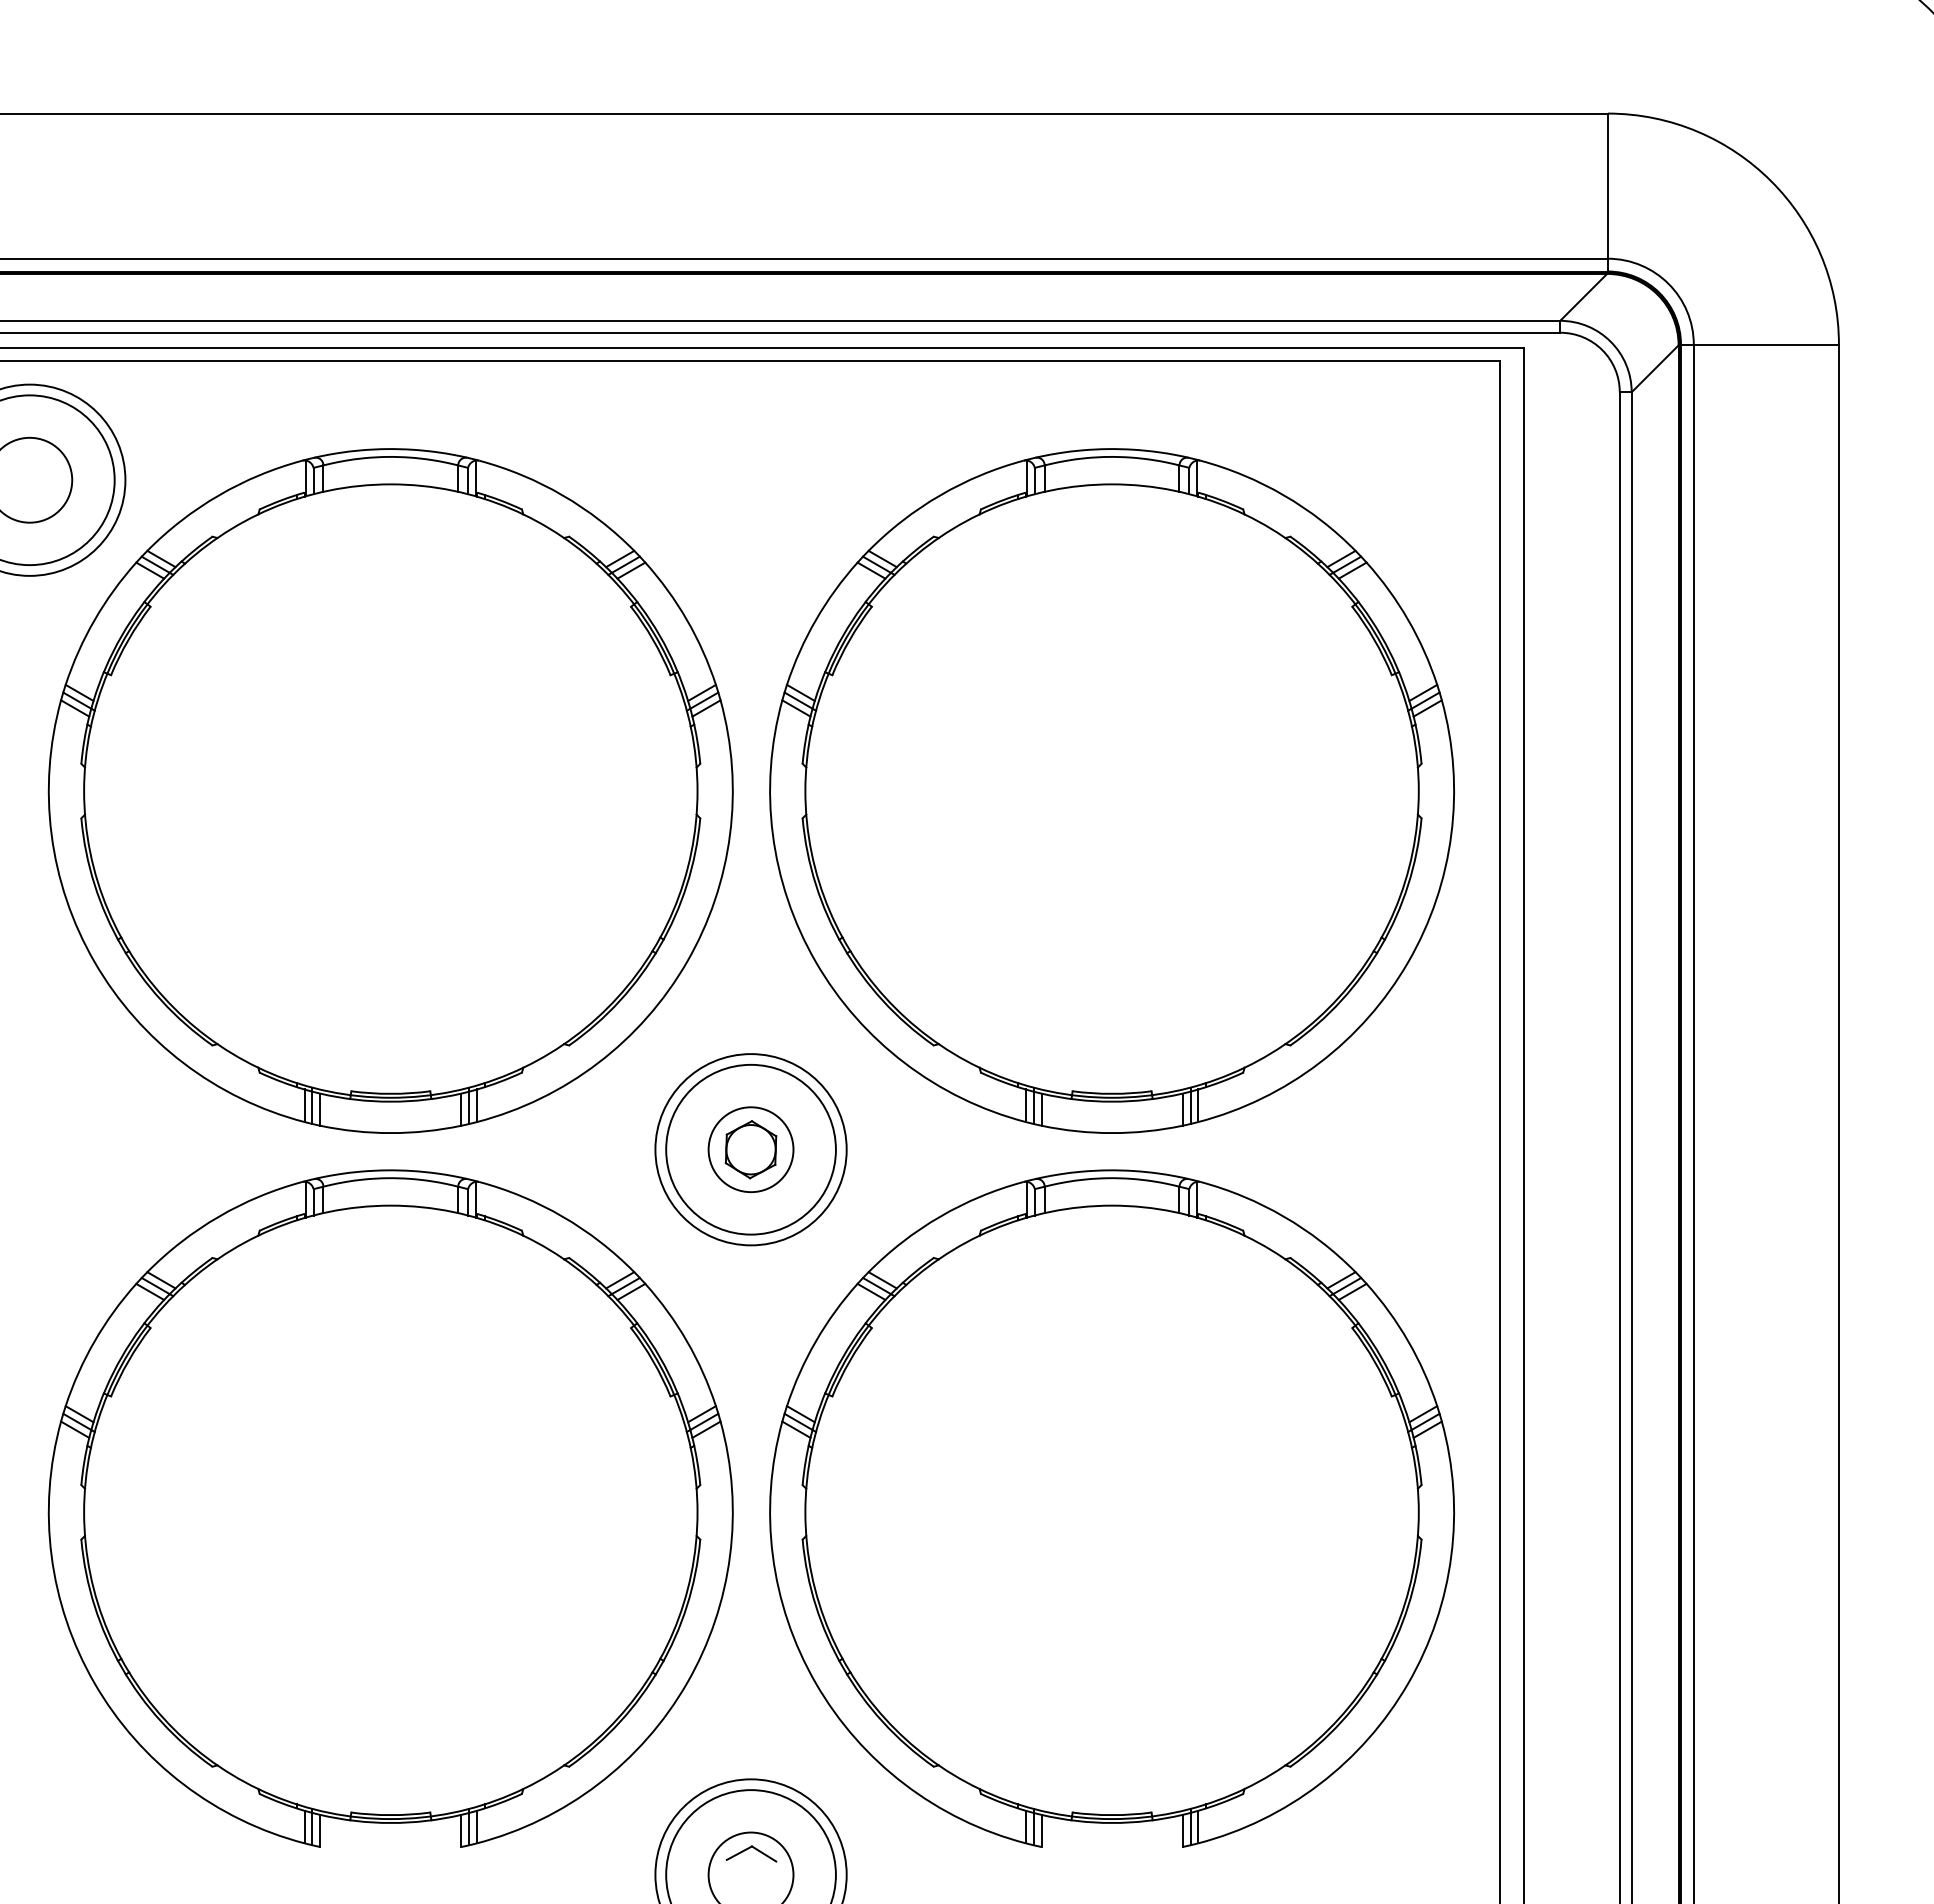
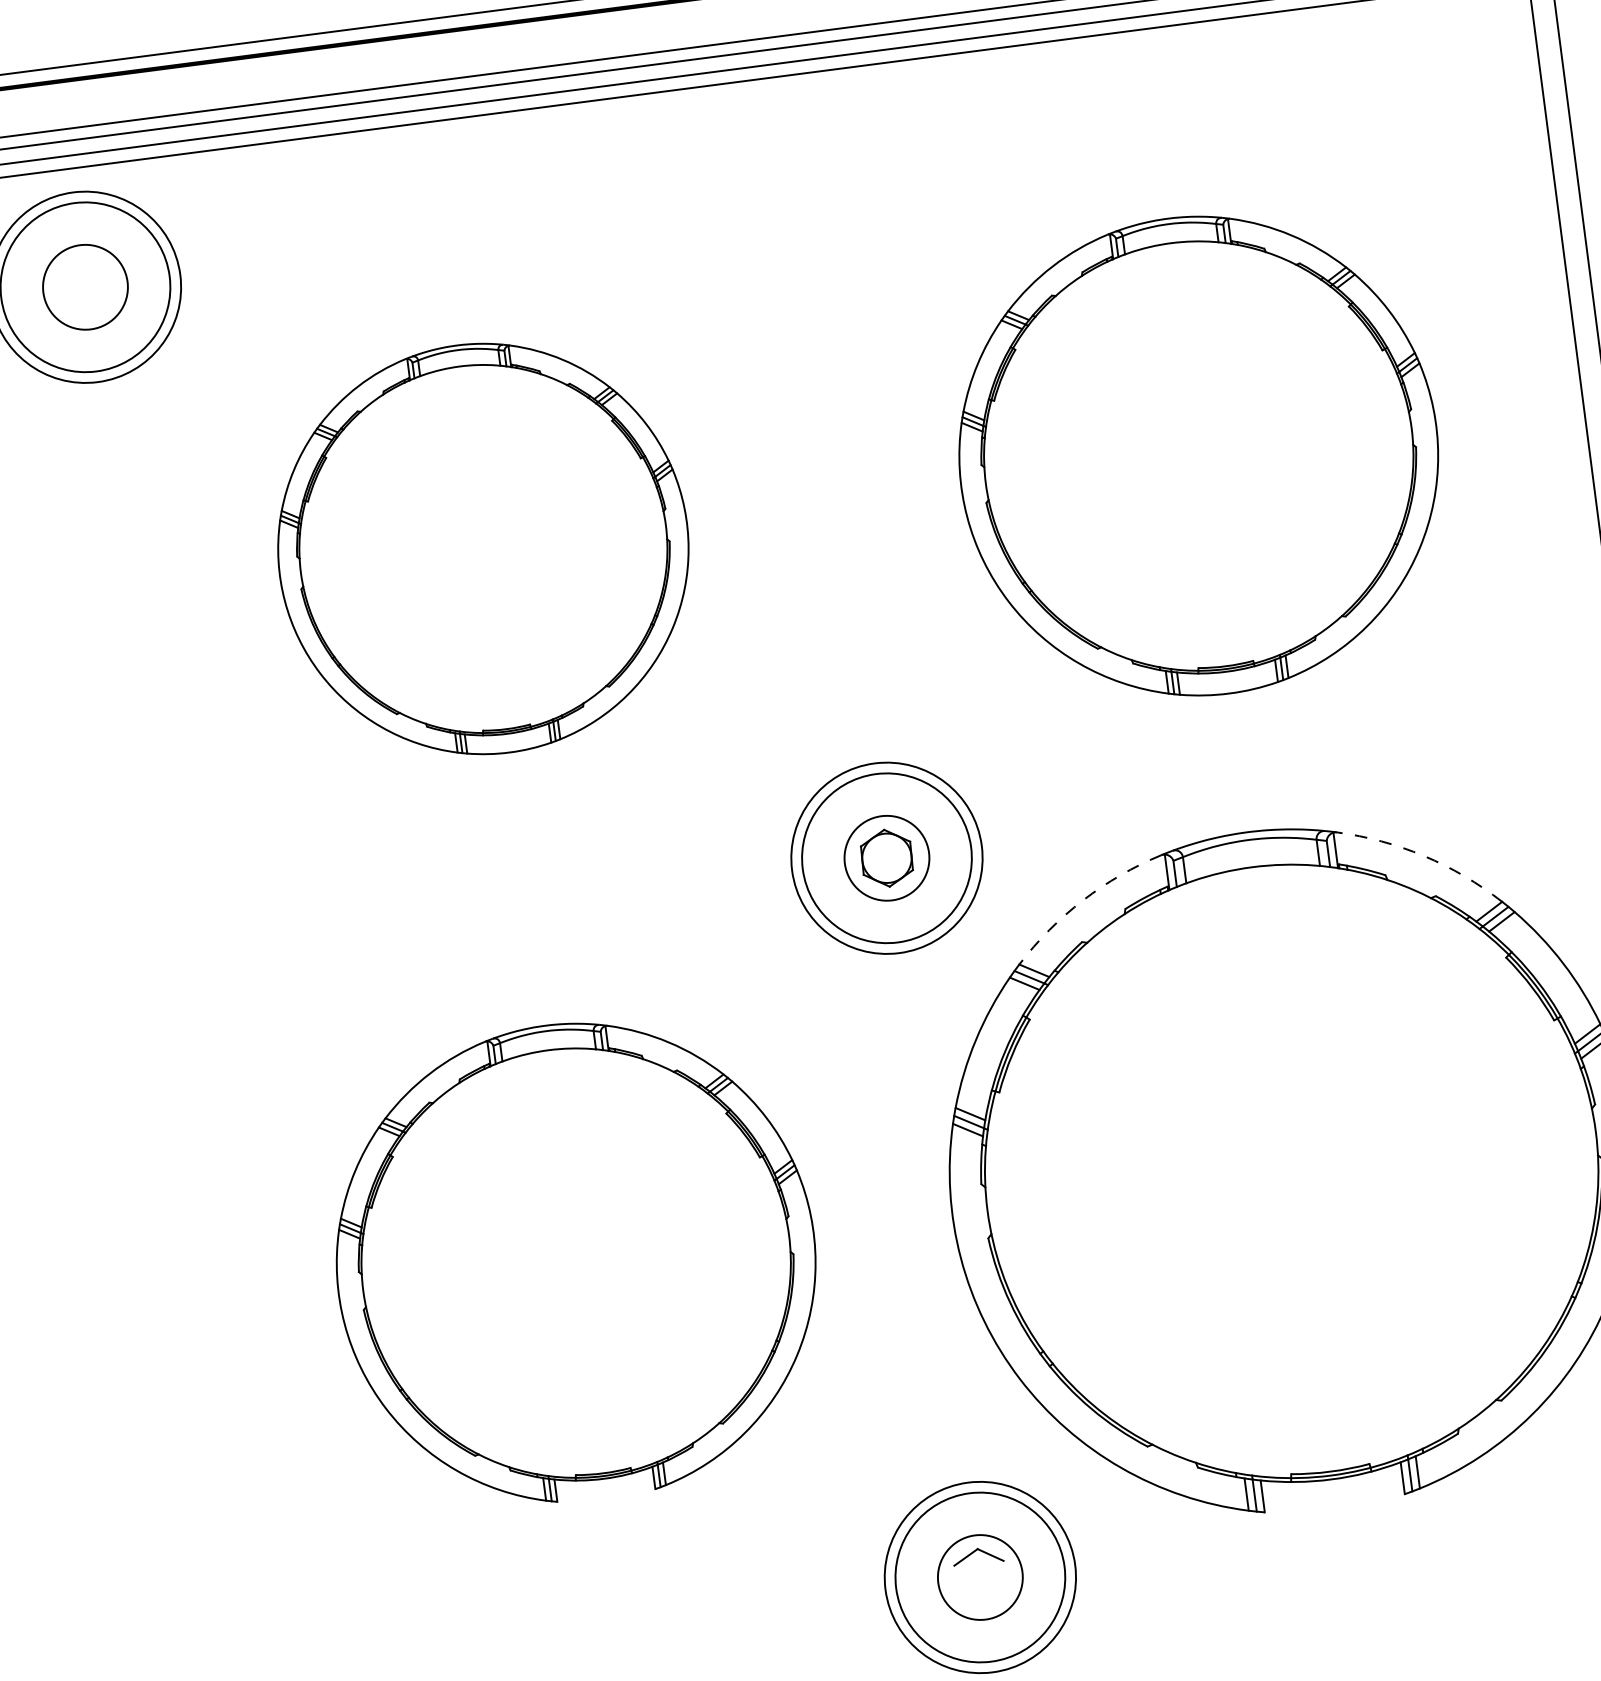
part: (390, 790) -> (483, 548), size x0.6
part: (1111, 790) -> (1198, 455), size x0.7
arc: (940, 1216) -> (1083, 900), solid -> dashed
arc: (1284, 1216) -> (1424, 855), solid -> dashed
part: (390, 1508) -> (575, 1260), size x0.7

